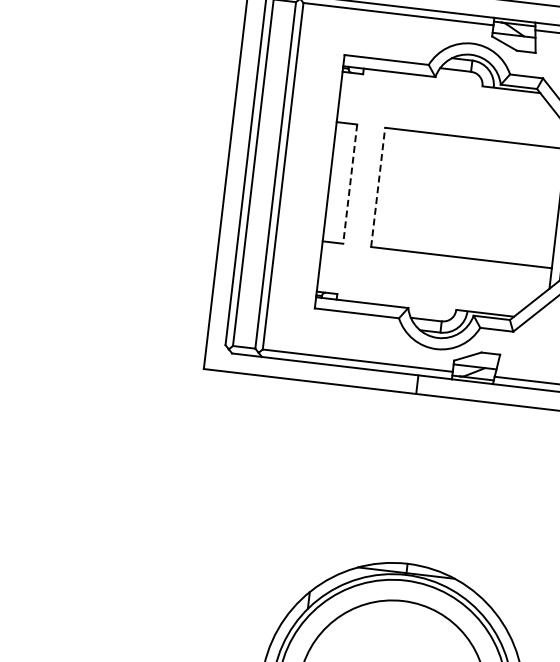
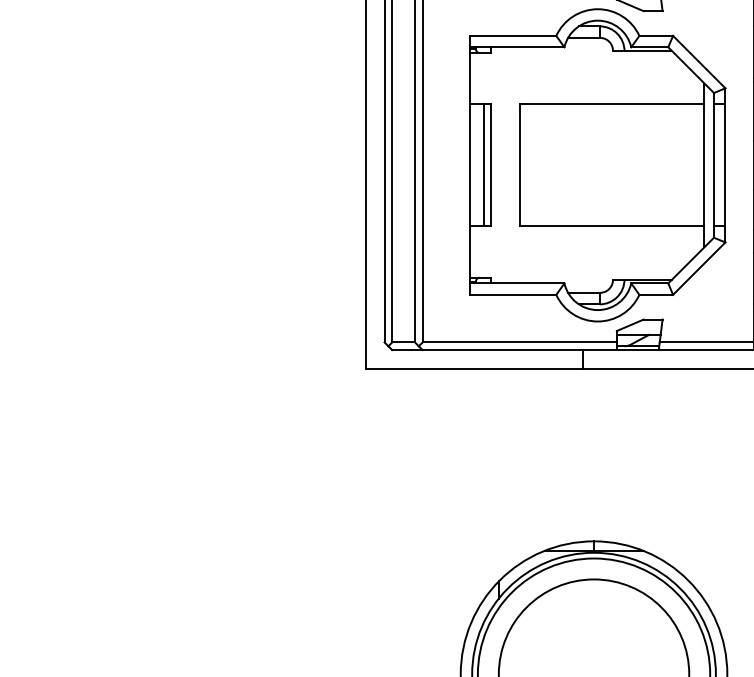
line: (342, 183) -> (483, 165), added
line: (350, 184) -> (491, 165), dashed -> solid
line: (377, 187) -> (519, 165), dashed -> solid

